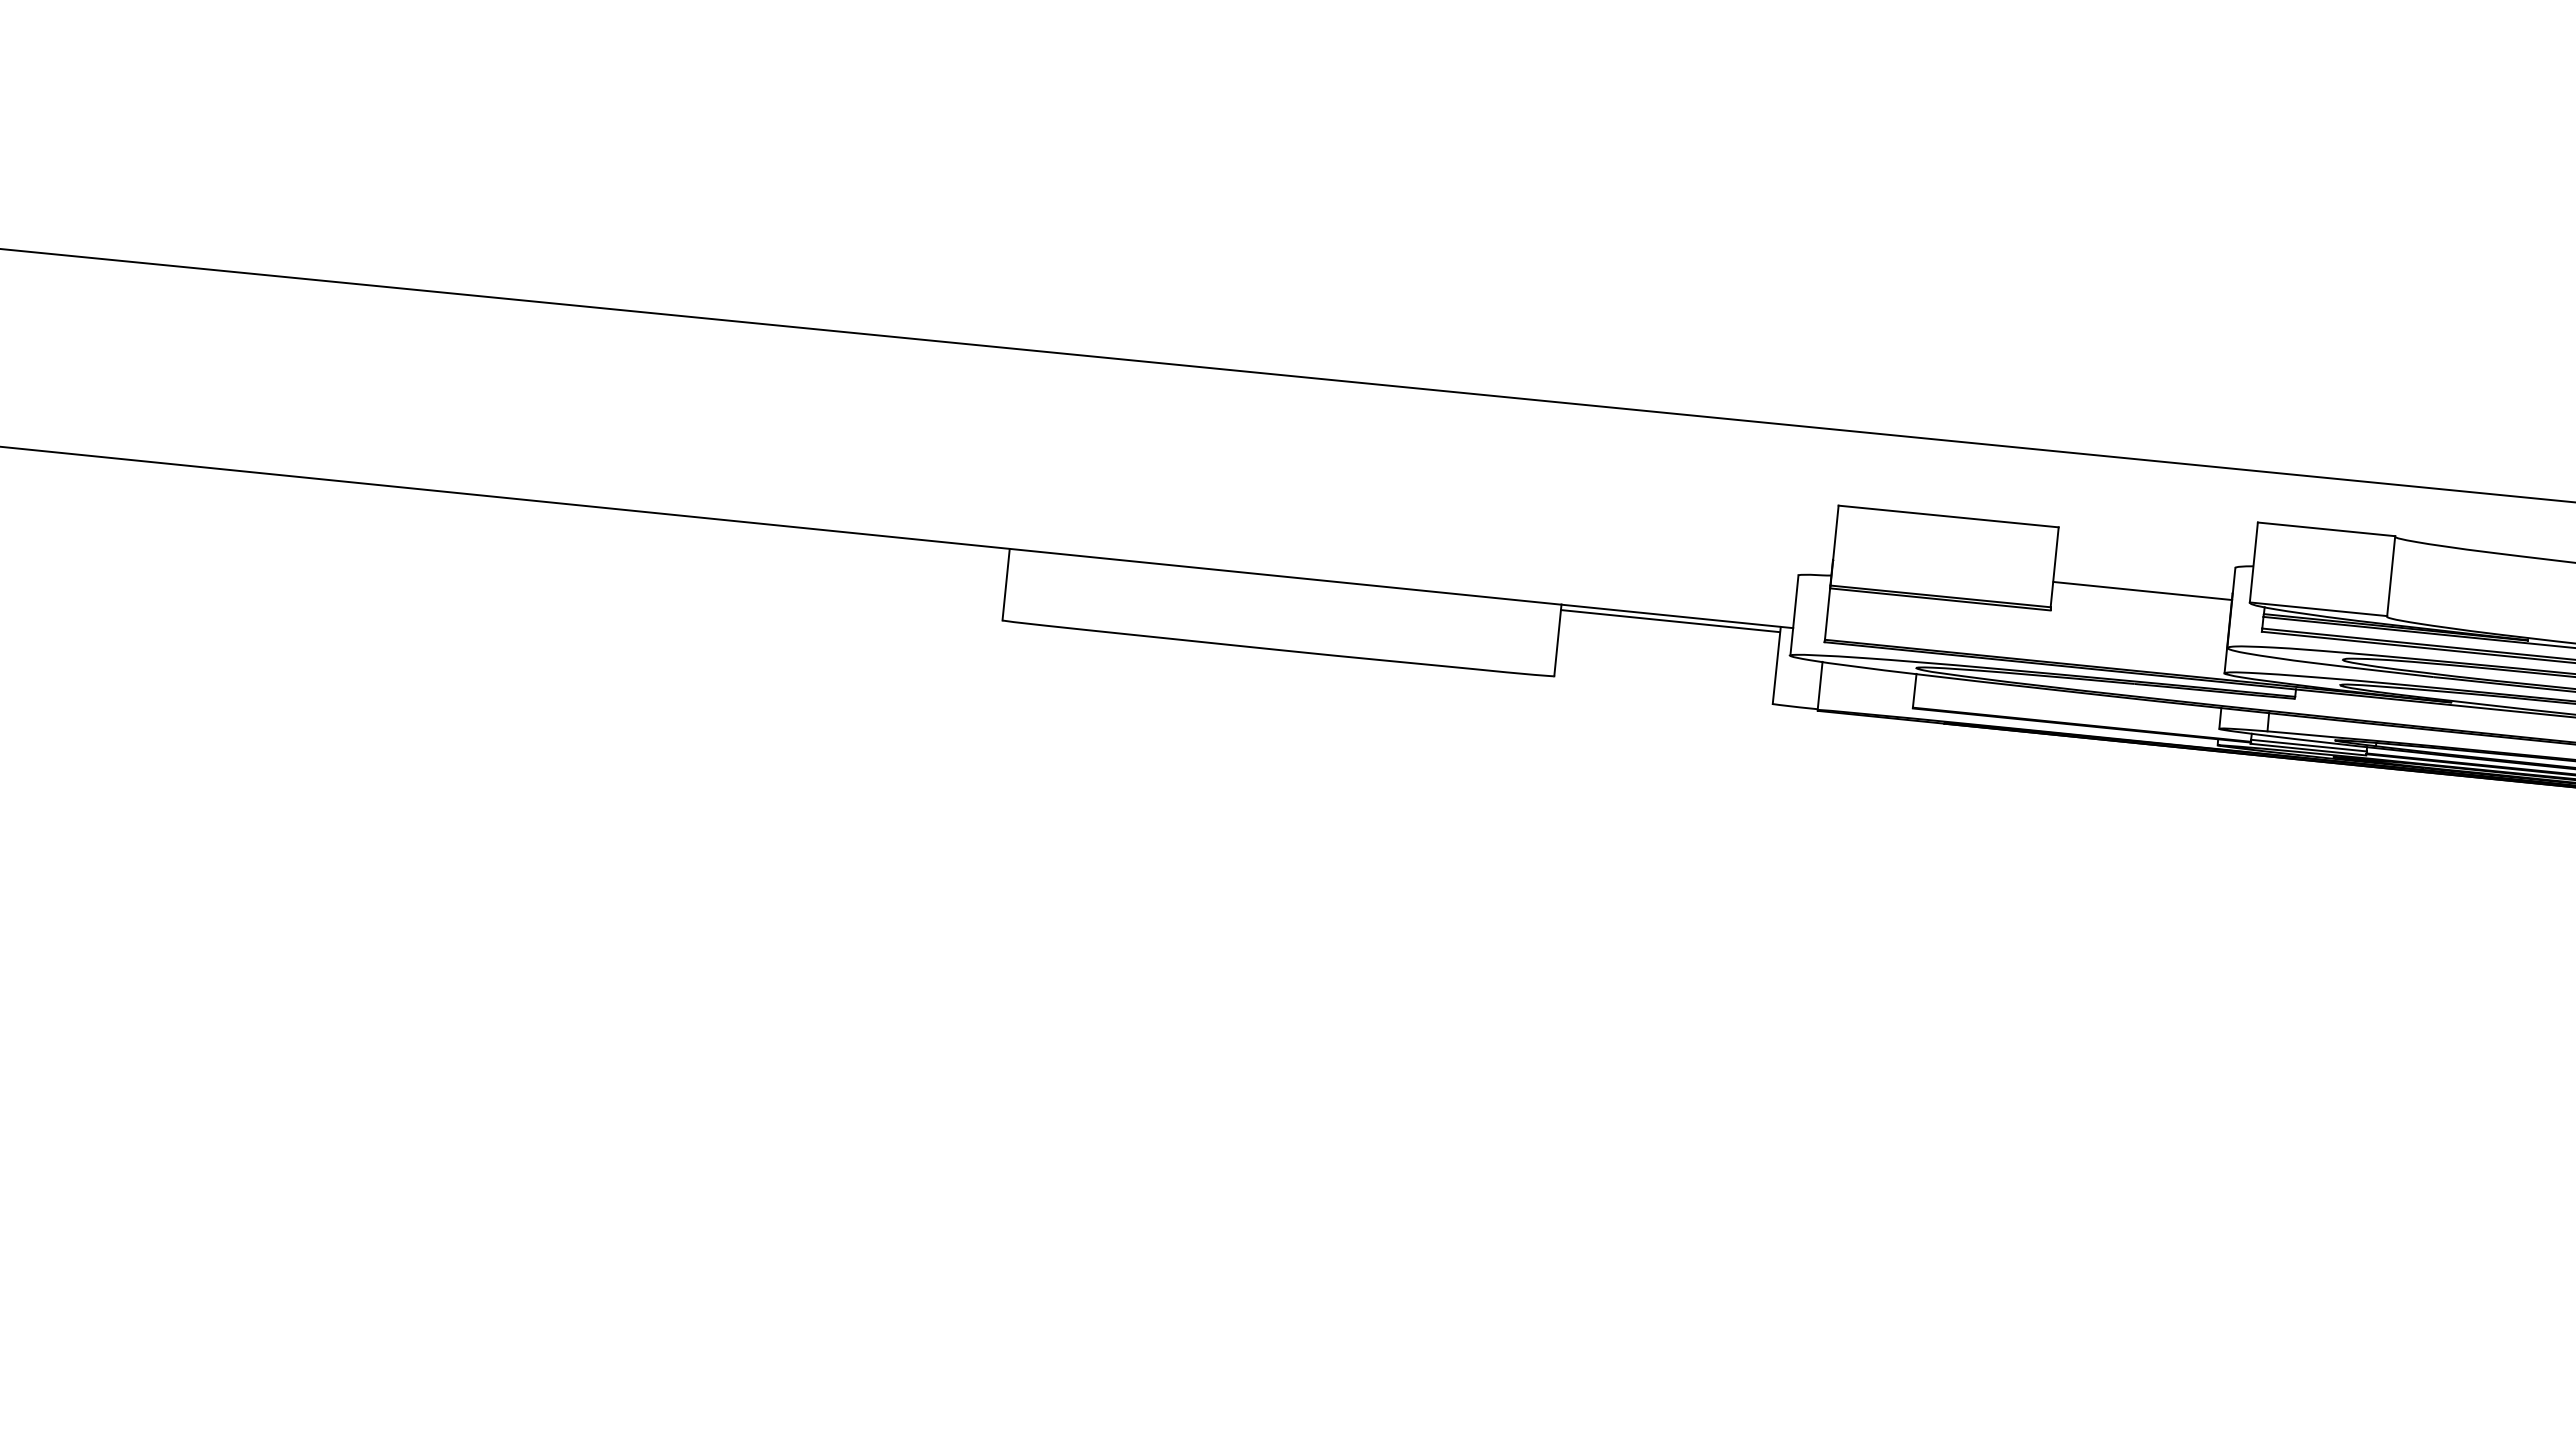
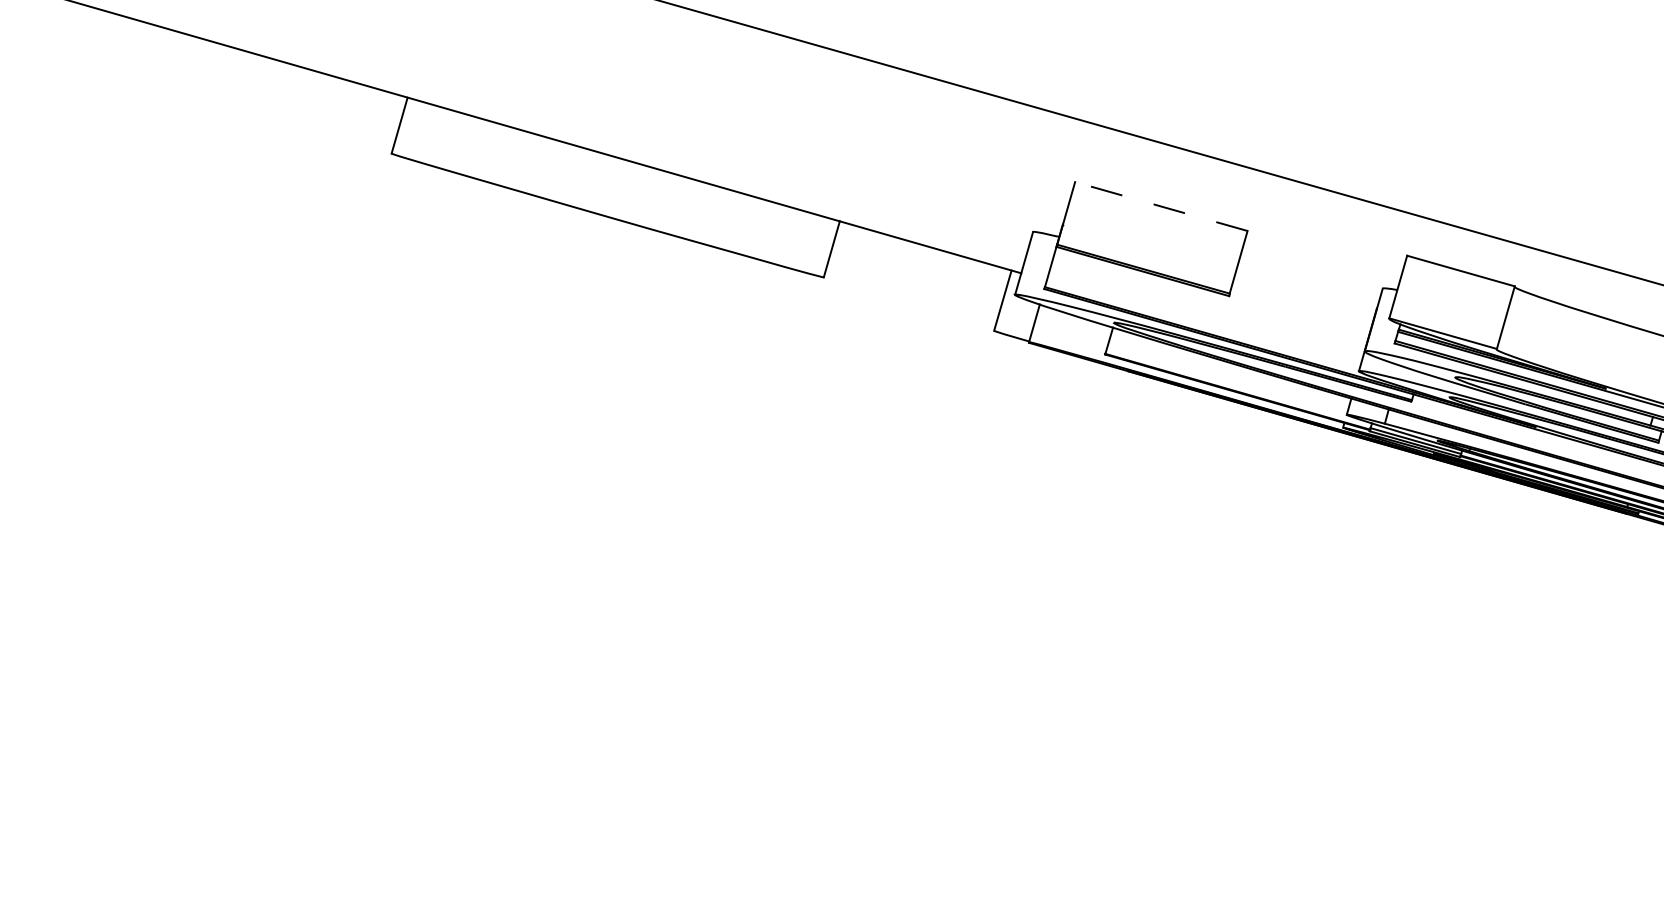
line: (1948, 516) -> (1161, 206), solid -> dashed
line: (2142, 590) -> (1305, 293), removed
line: (1670, 621) -> (924, 250), removed

